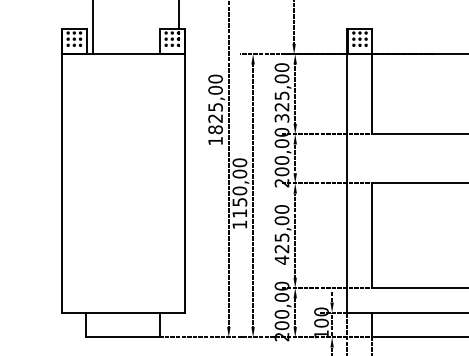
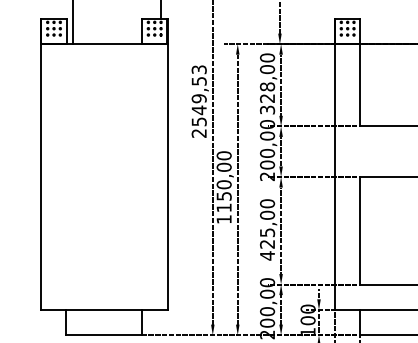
text: (281, 95) -> (266, 86), 325,00 -> 328,00
text: (215, 109) -> (199, 100), 1825,00 -> 2549,53

